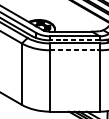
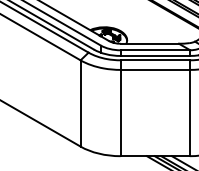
line: (75, 40) -> (155, 55), dashed -> solid
line: (75, 50) -> (155, 69), dashed -> solid

